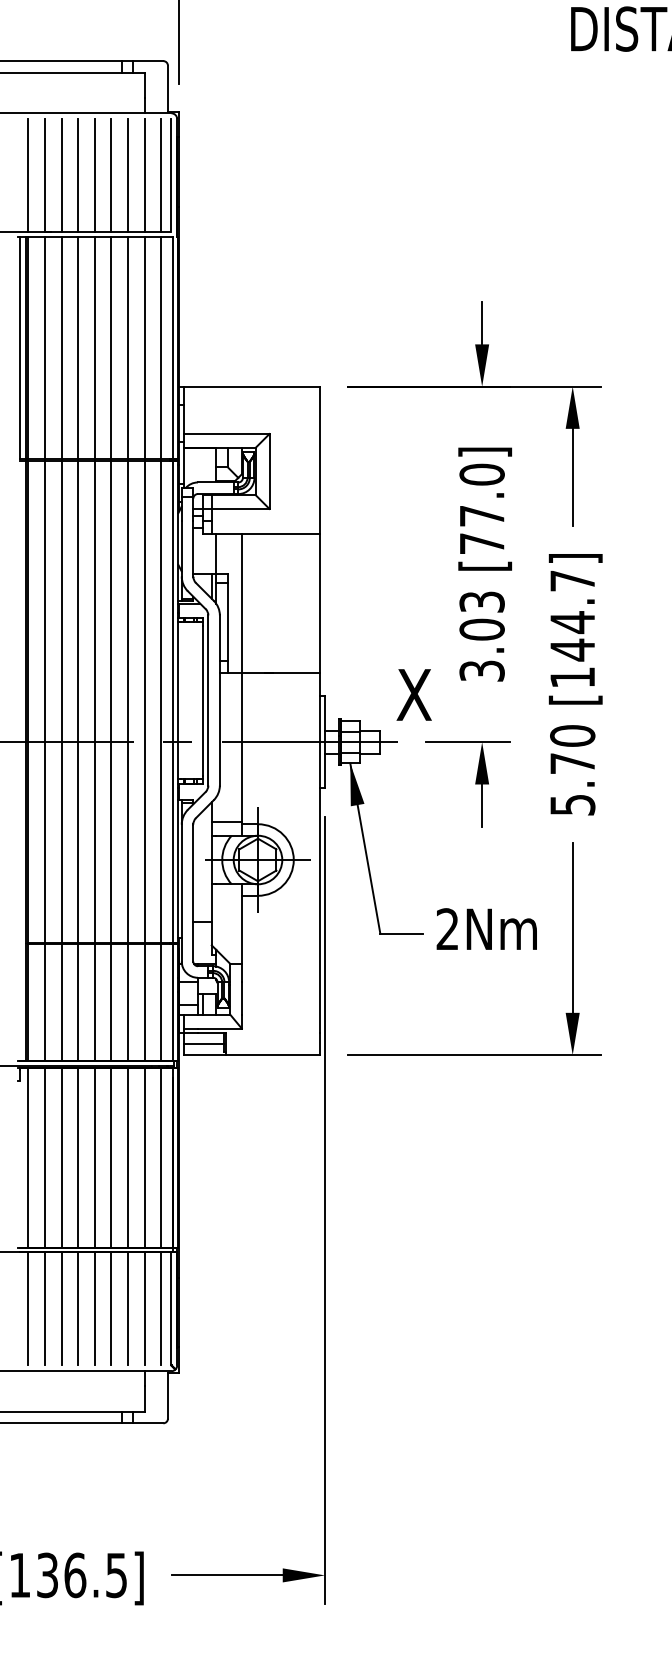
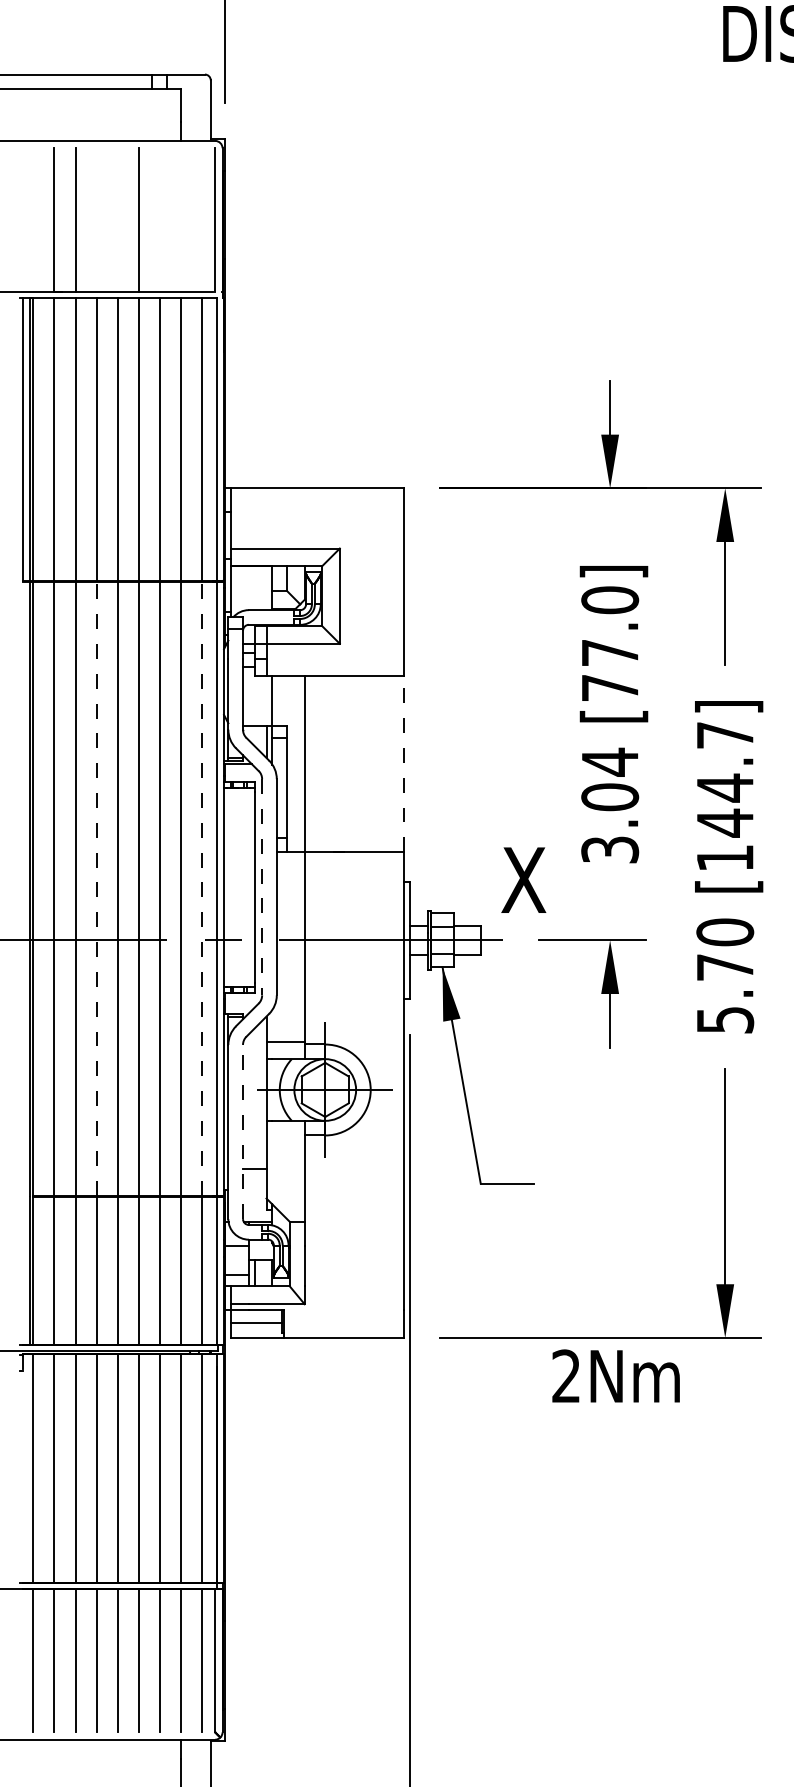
line: (28, 174) -> (33, 218), removed
line: (78, 174) -> (97, 218), removed
line: (94, 174) -> (117, 218), removed
line: (127, 174) -> (159, 218), removed
line: (144, 174) -> (180, 218), removed
line: (161, 174) -> (202, 218), removed
text: (481, 601) -> (609, 761), 3.03 -> 3.04
line: (320, 603) -> (404, 763), solid -> dashed
line: (78, 701) -> (97, 888), solid -> dashed
line: (161, 701) -> (202, 888), solid -> dashed
line: (208, 701) -> (262, 888), solid -> dashed
line: (193, 892) -> (243, 1131), solid -> dashed
text: (486, 928) -> (615, 1375), moved

